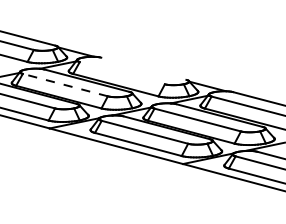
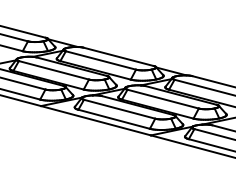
line: (143, 68) -> (118, 56), added
line: (121, 73) -> (100, 60), added
line: (65, 85) -> (54, 70), dashed -> solid

